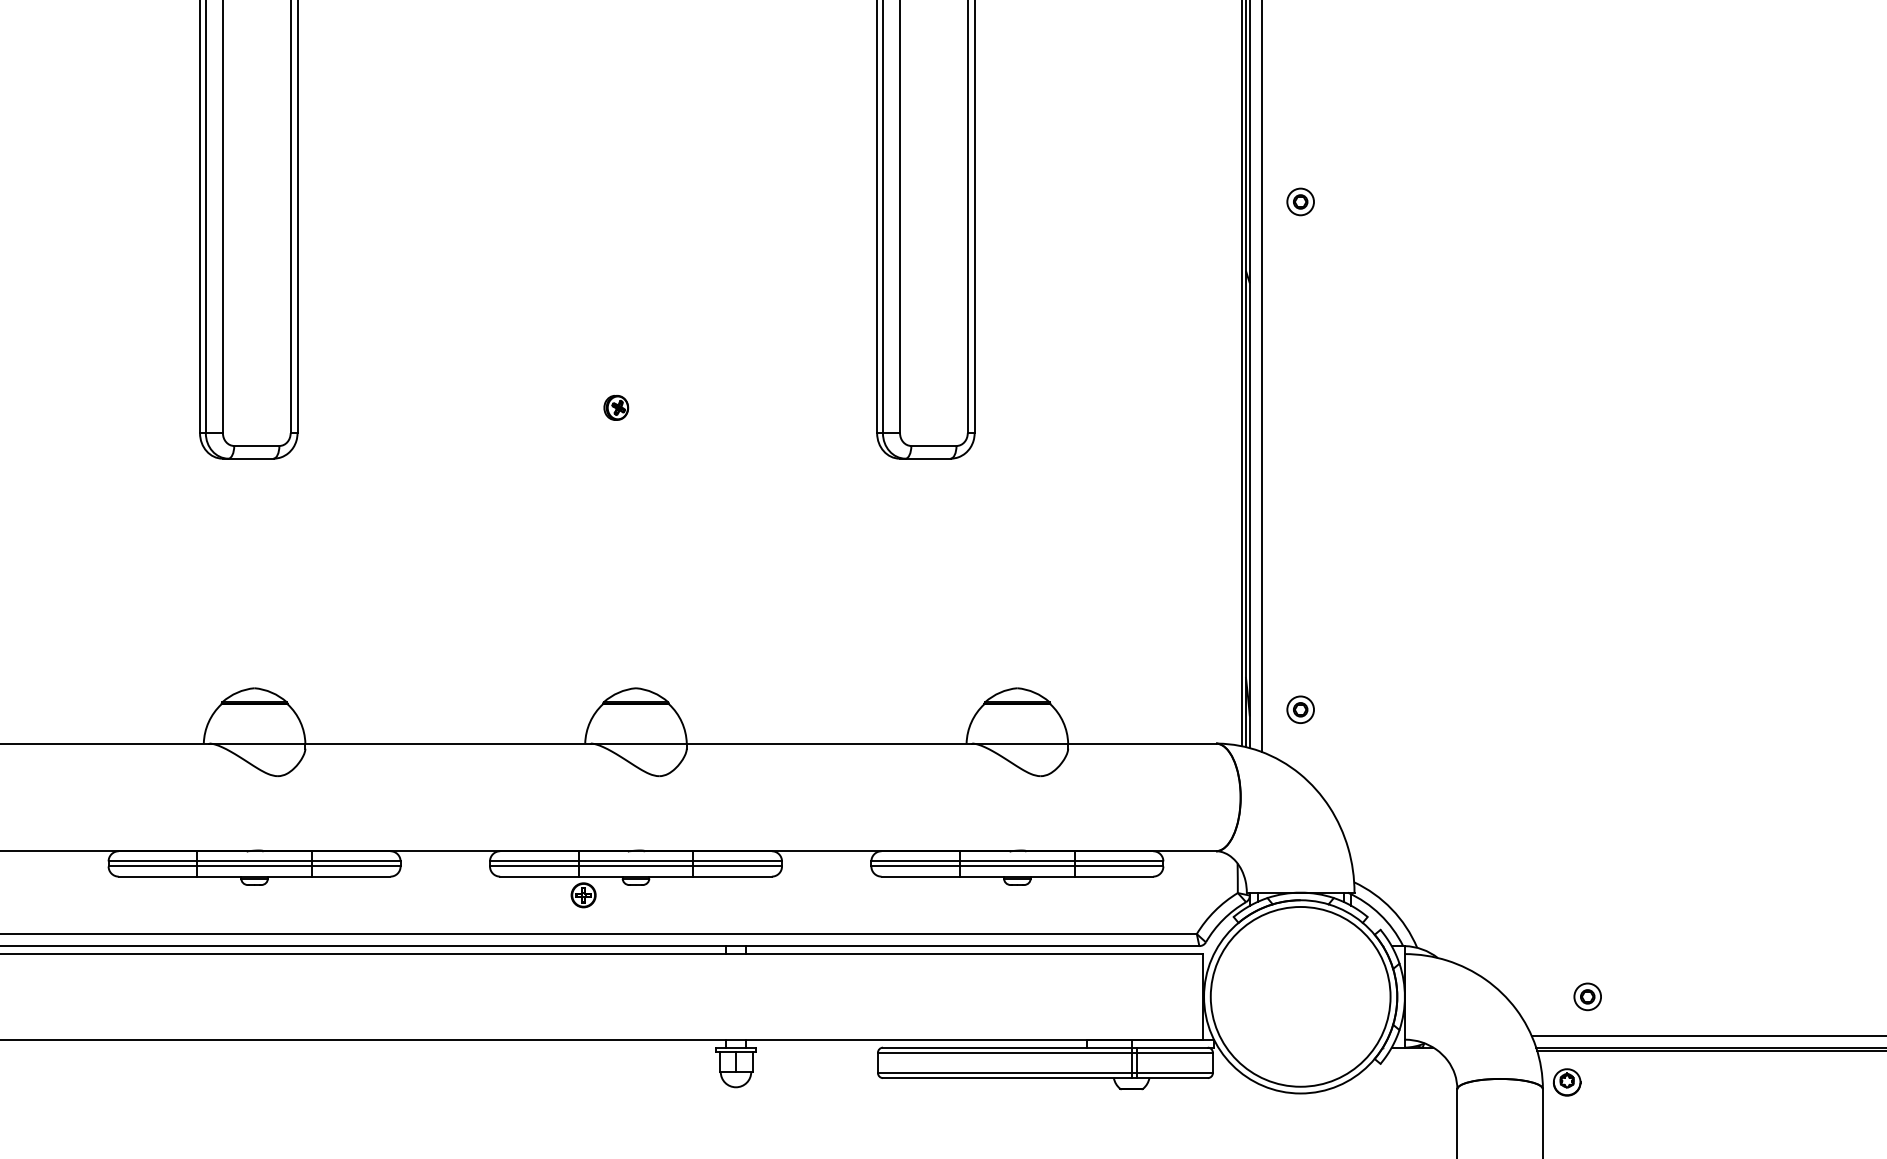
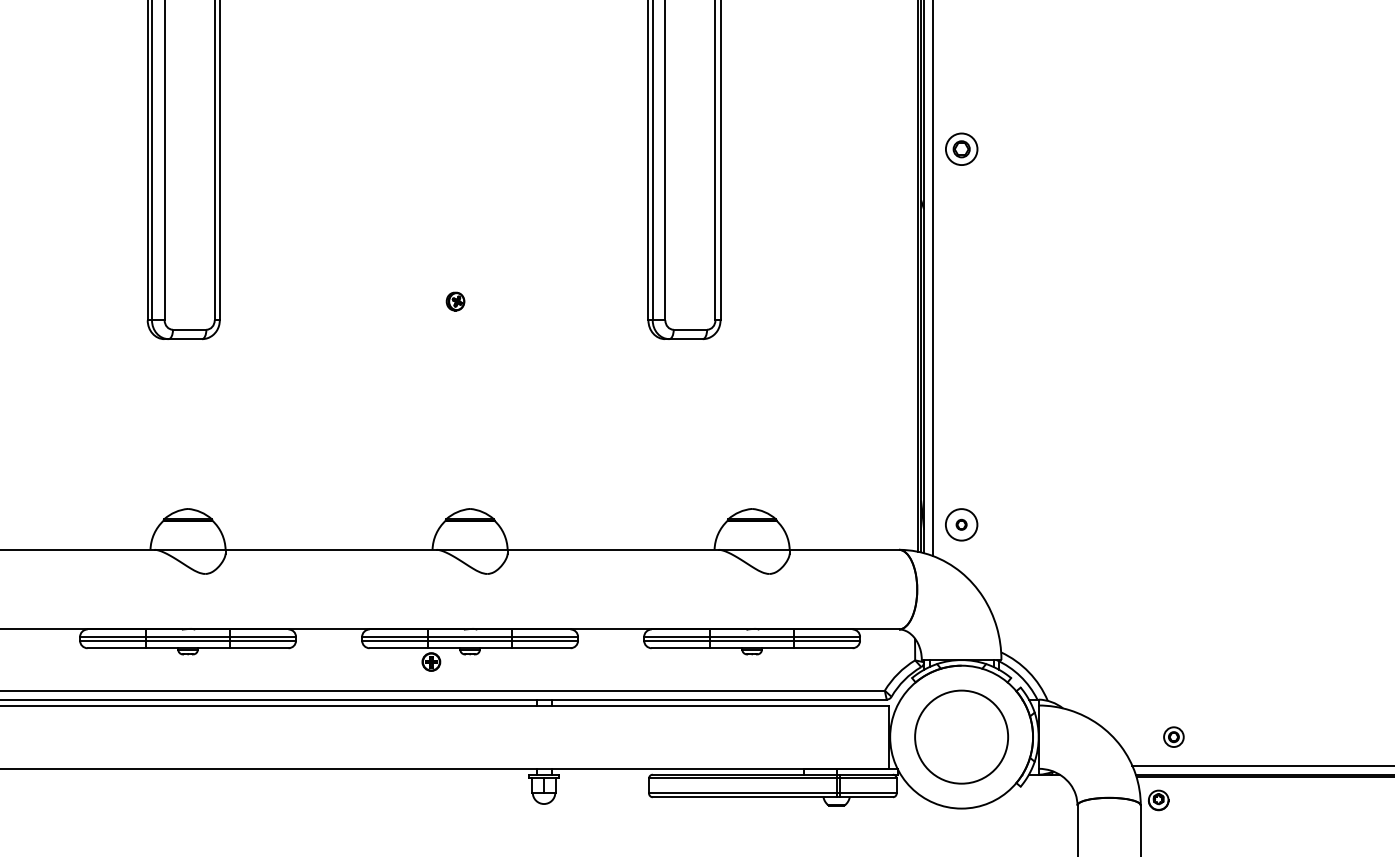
part: (1300, 201) -> (961, 148), size x1.6
circle: (1300, 709) -> (961, 524), size x1.6
circle: (1300, 996) -> (961, 736), size x0.7

